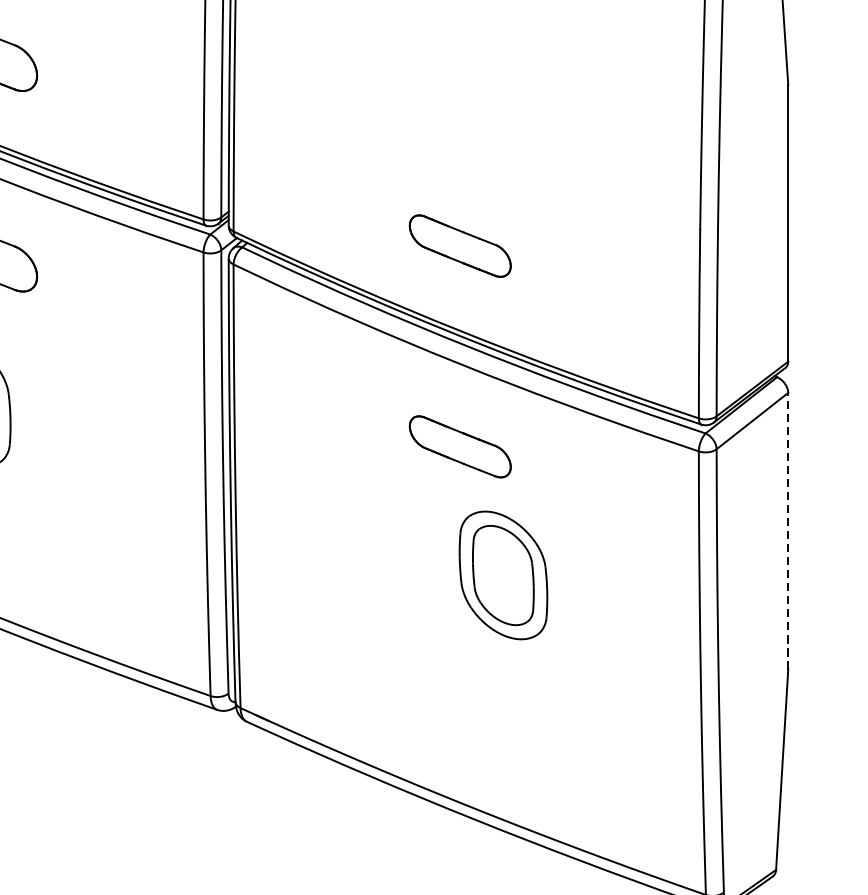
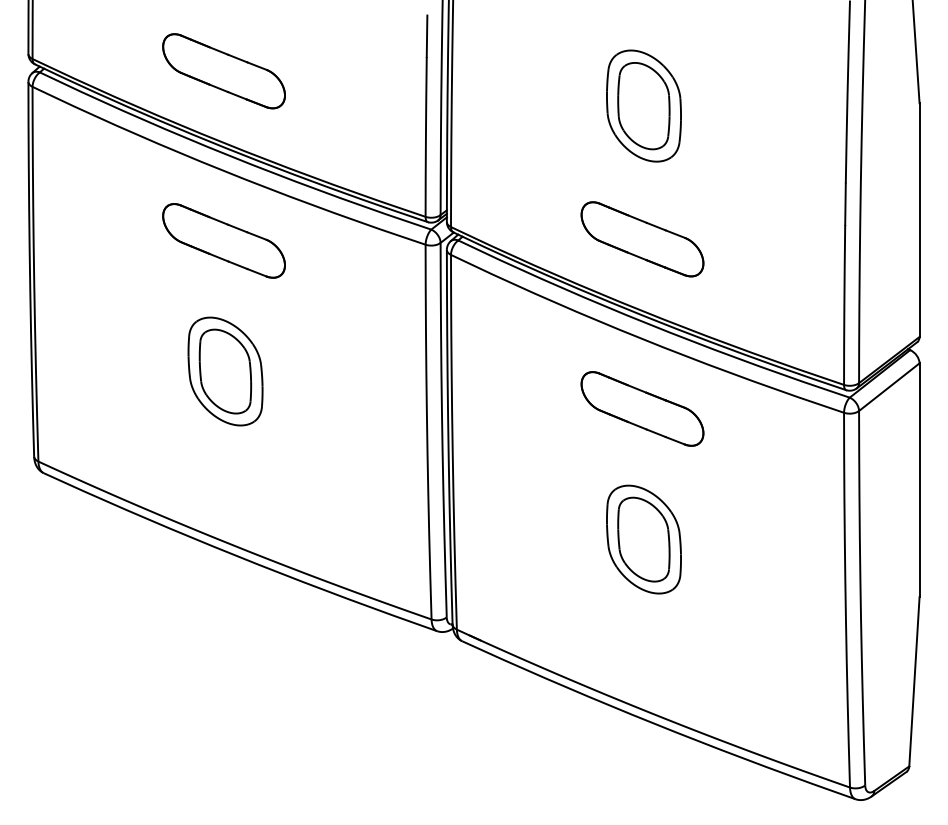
part: (461, 87) -> (643, 105), added
part: (460, 246) -> (642, 239), size x1.43
part: (460, 446) -> (642, 408), size x1.43
line: (788, 531) -> (919, 480), dashed -> solid
part: (502, 575) -> (643, 539), moved

